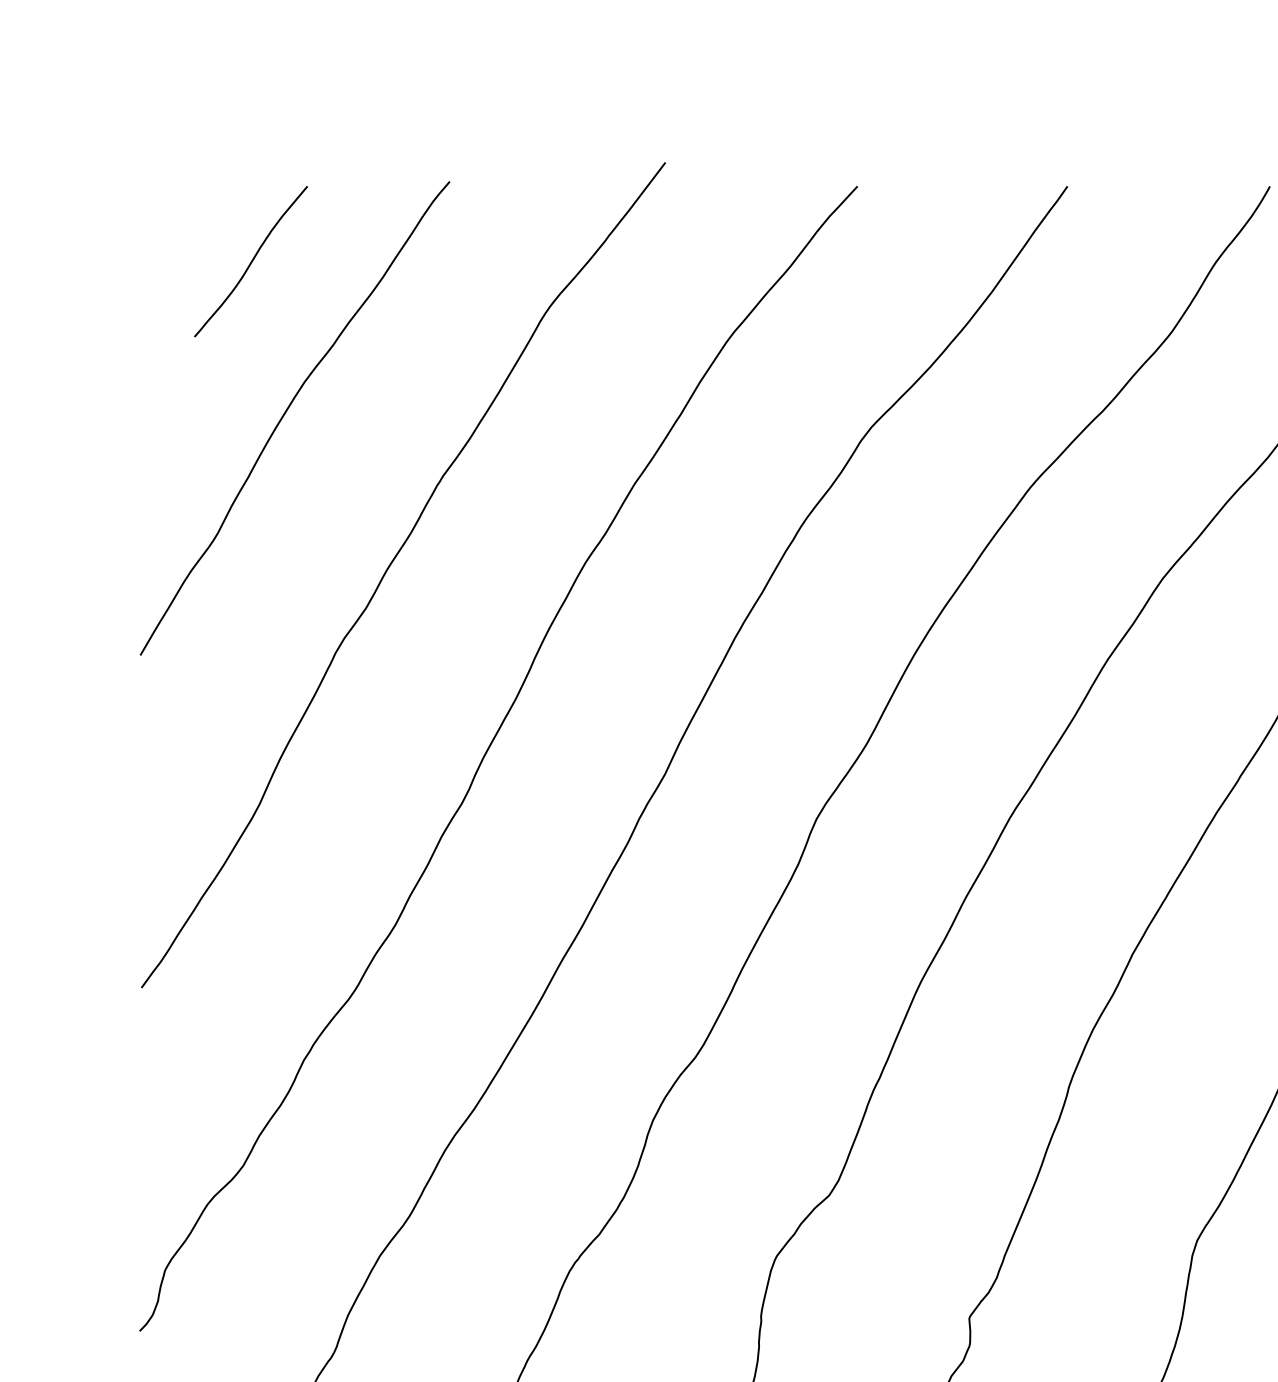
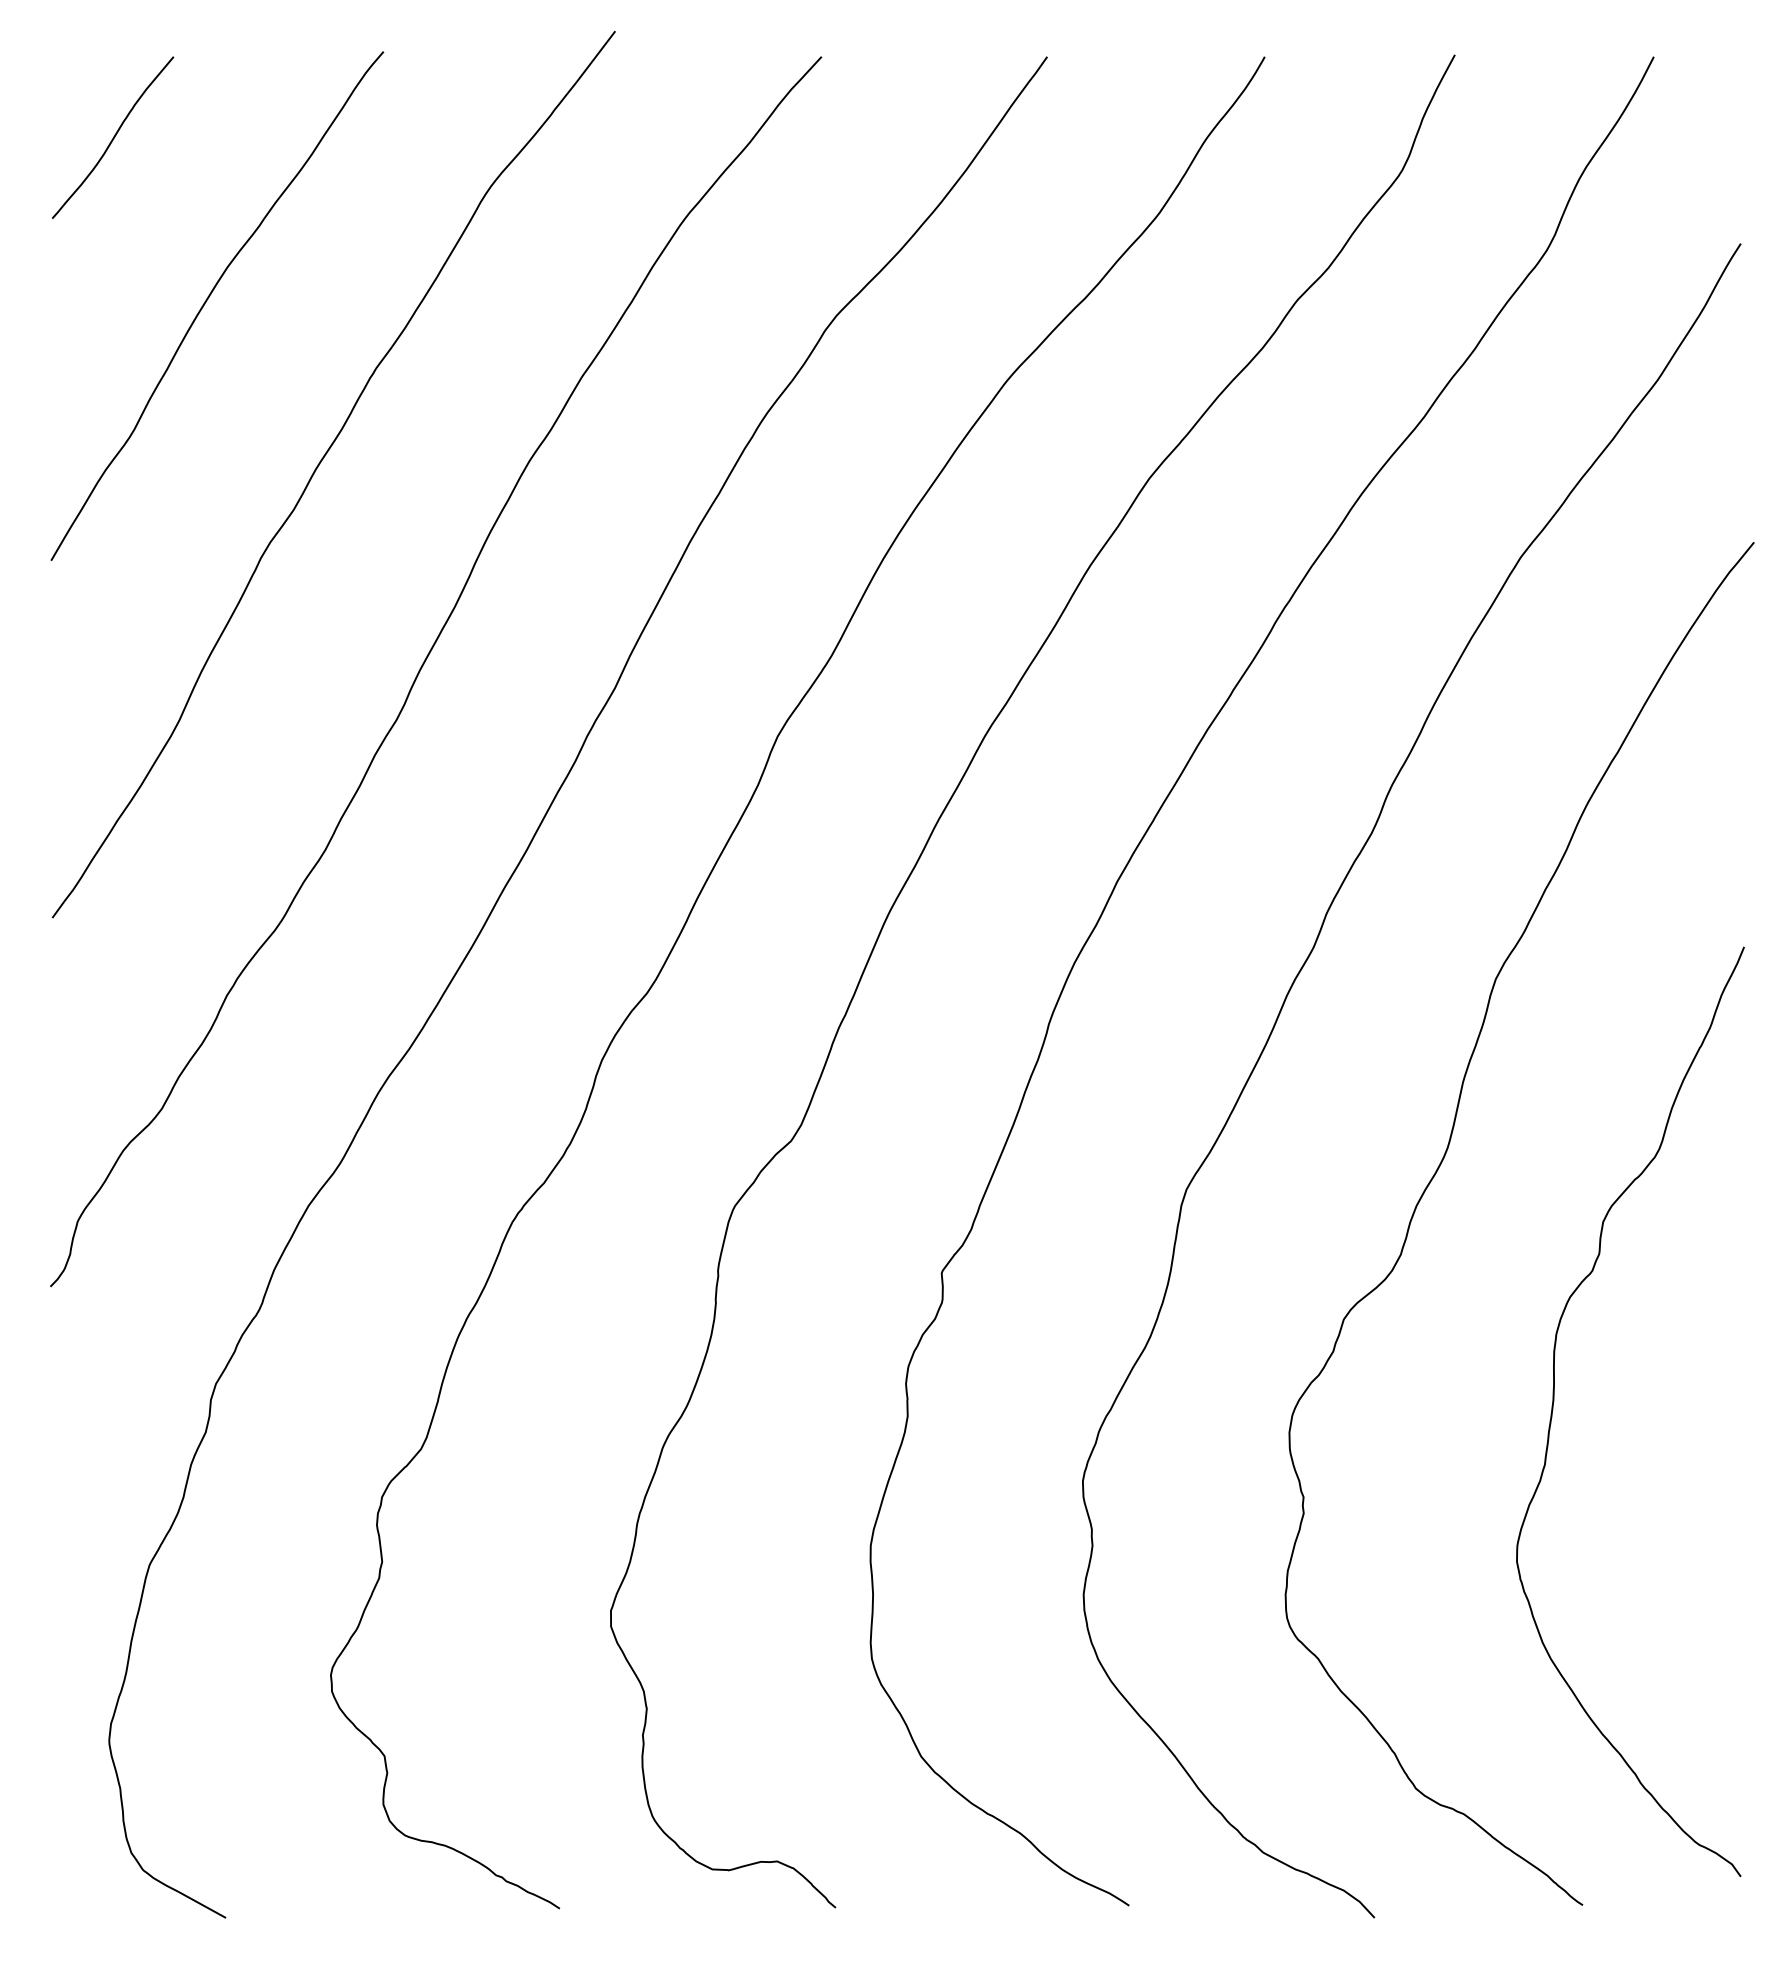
curve: (251, 261) -> (113, 137), moved

